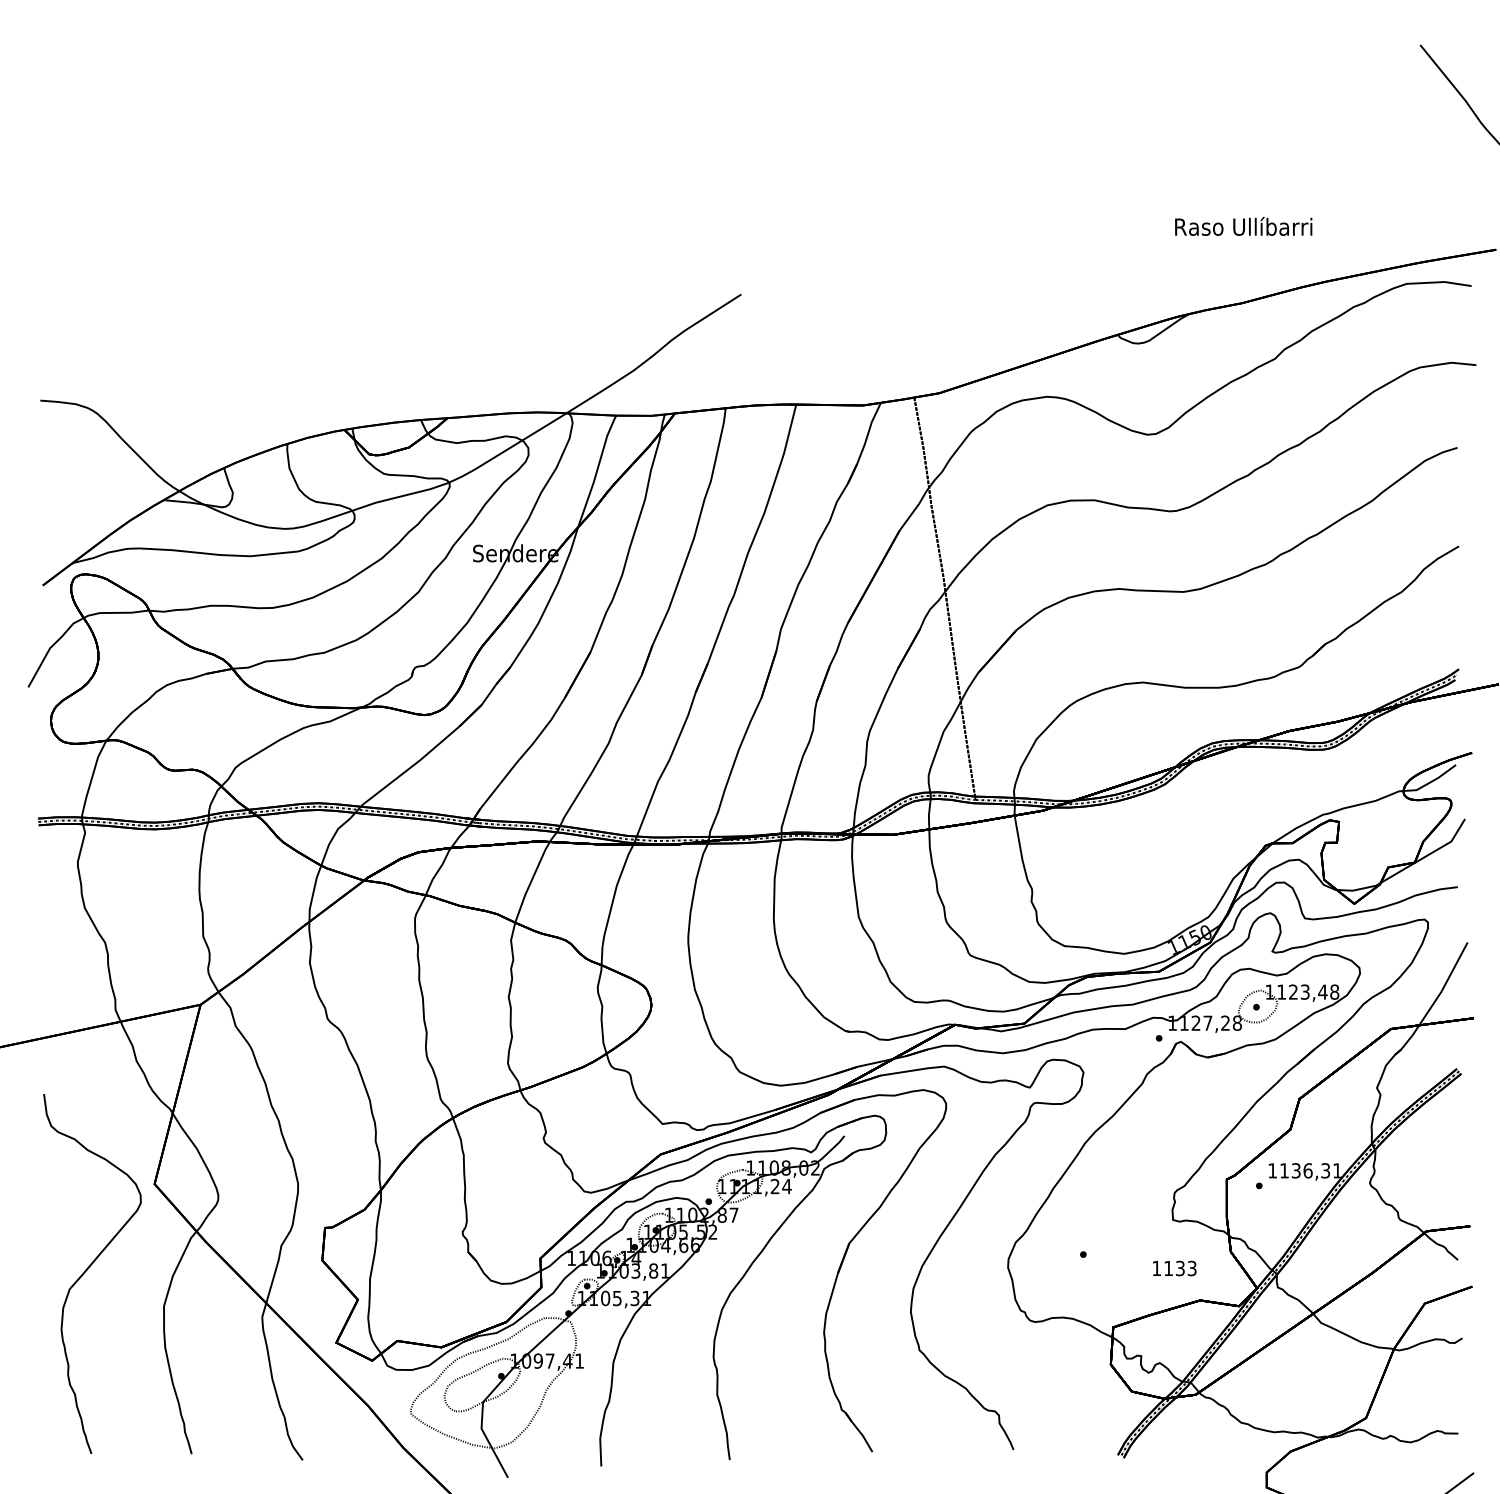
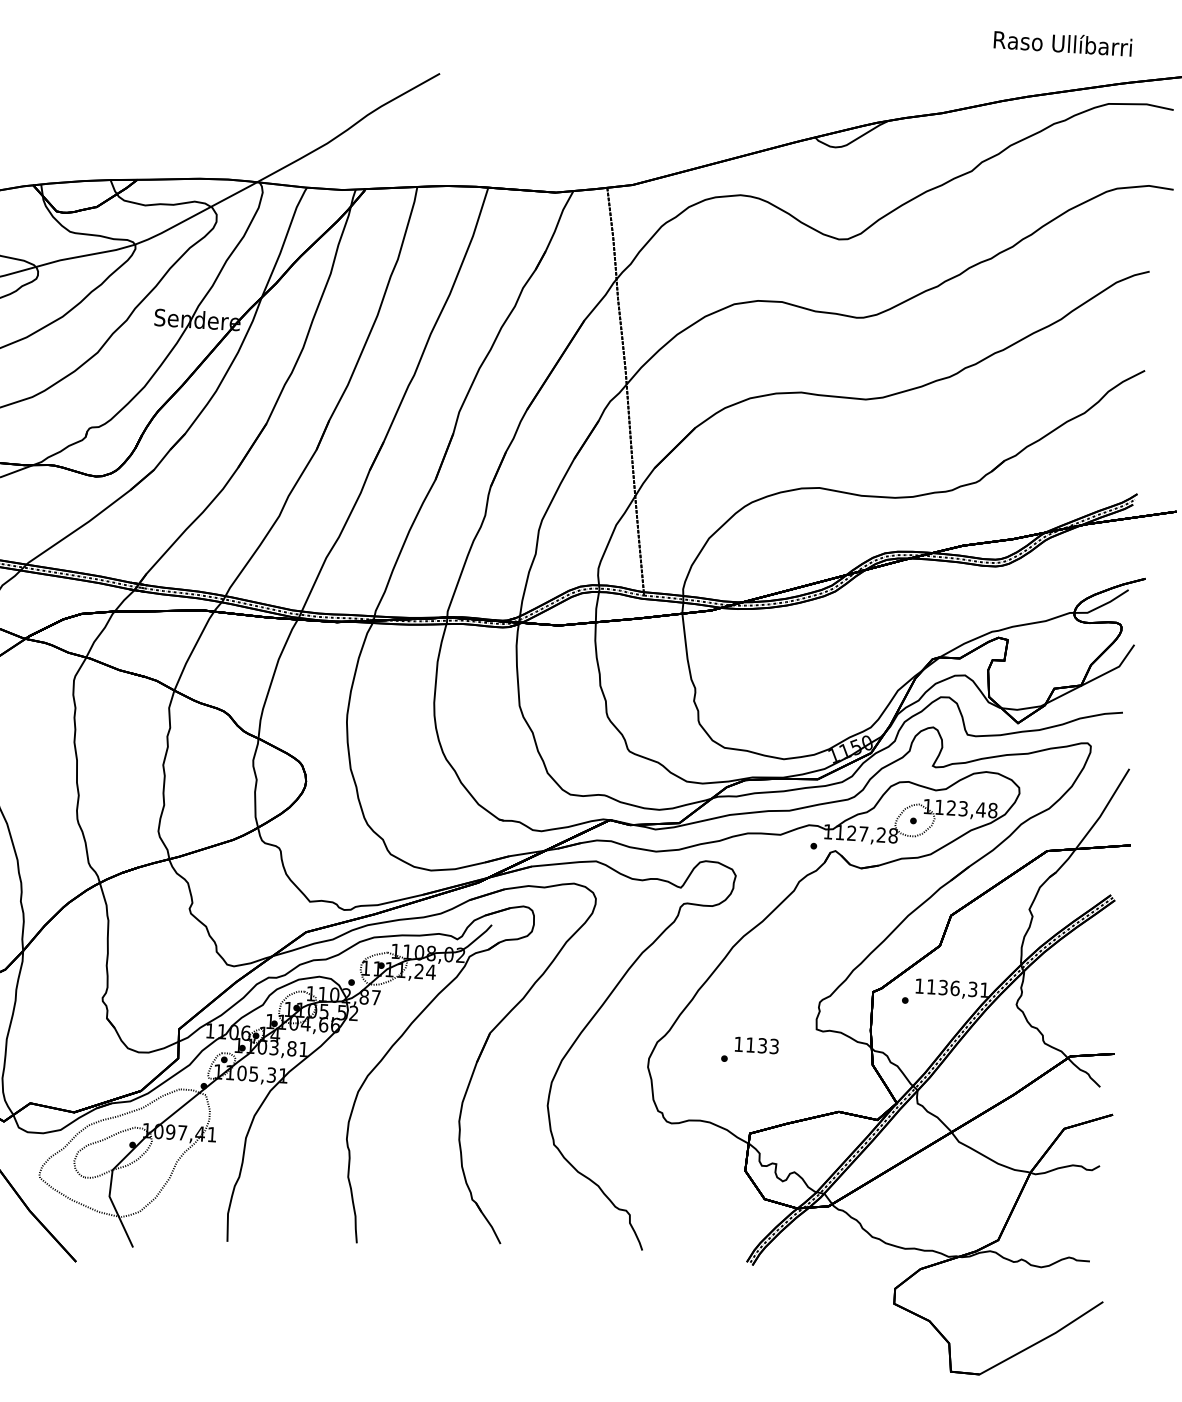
text: (1243, 225) -> (1062, 42), moved
text: (1174, 1268) -> (756, 1045), moved

